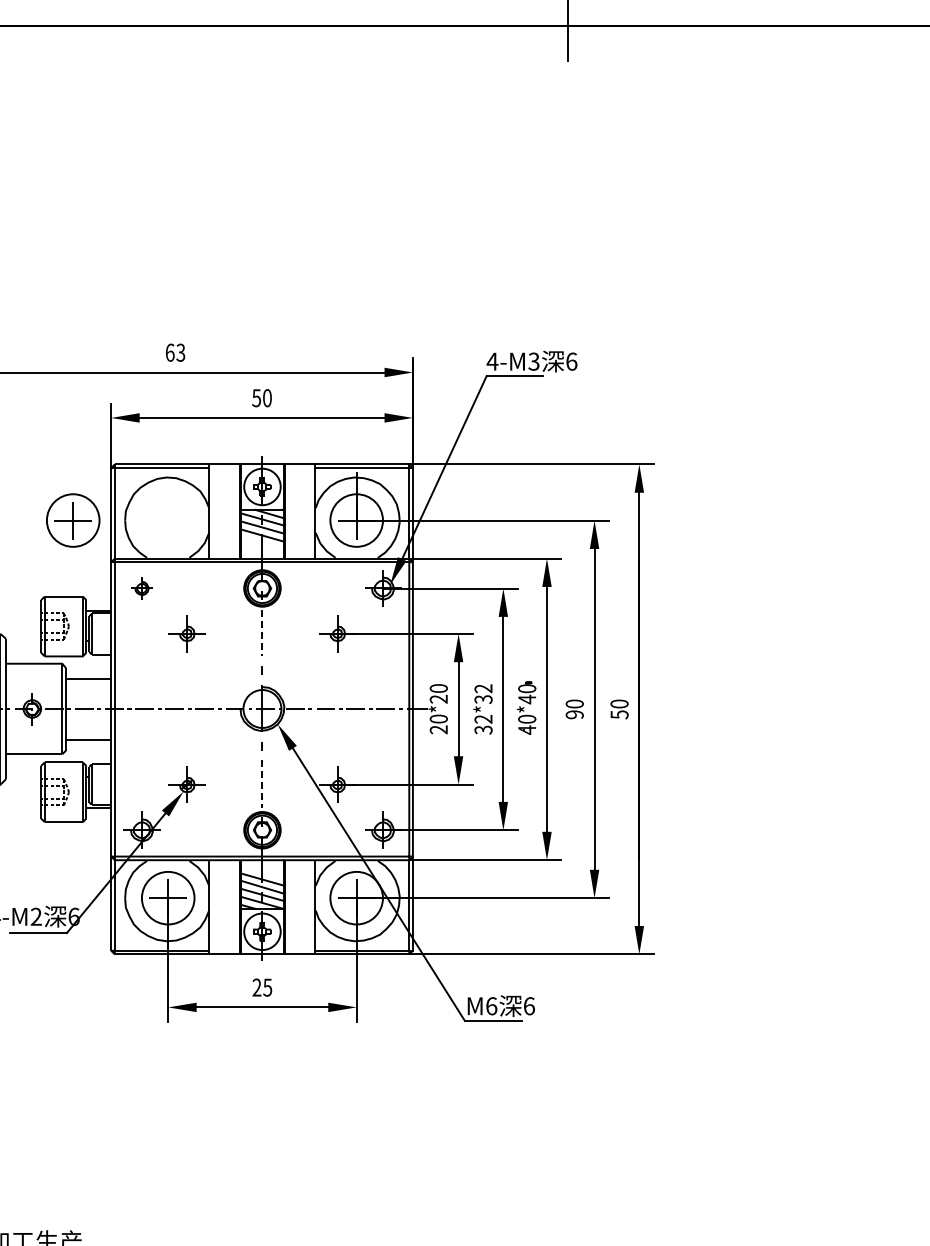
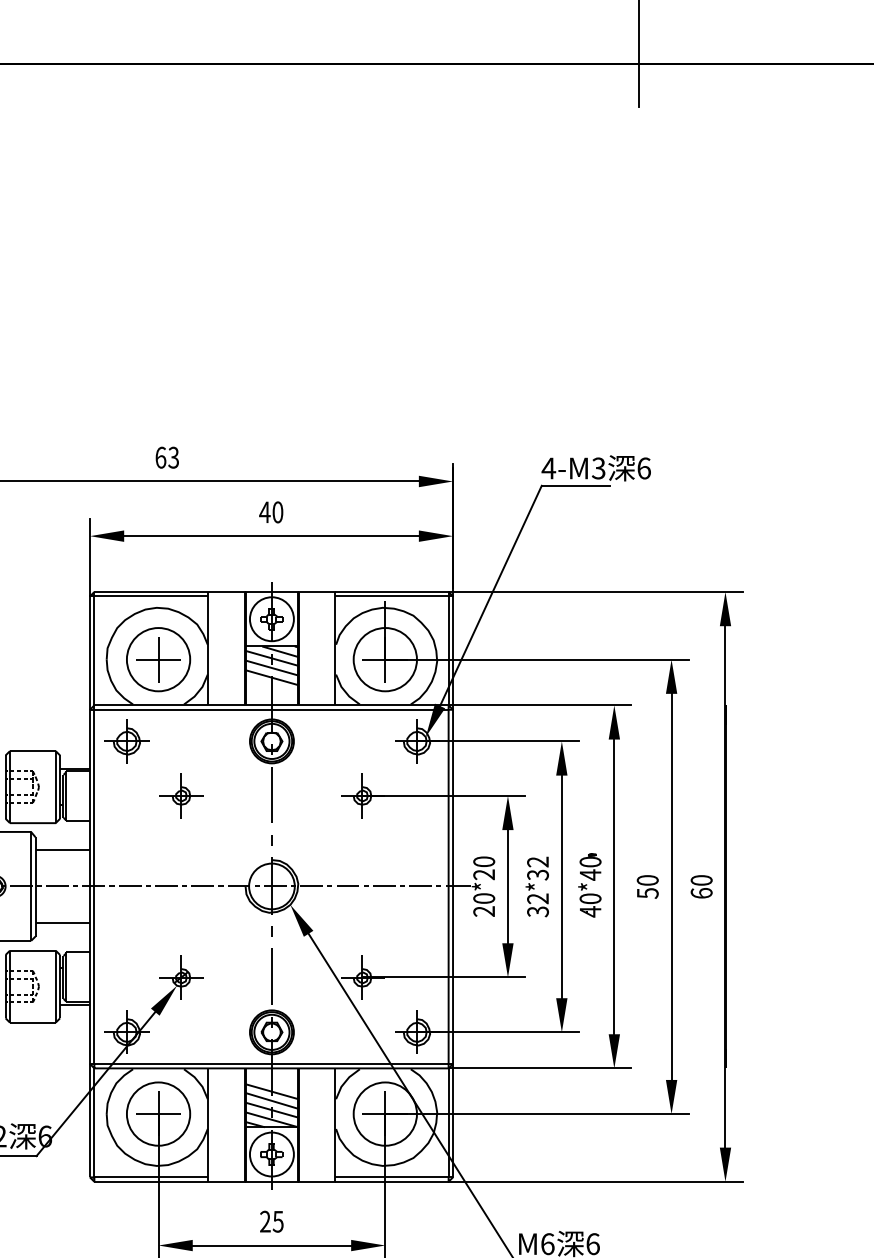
text: (256, 398) -> (264, 512), 50 -> 40
part: (73, 520) -> (158, 659), moved
part: (141, 588) -> (126, 741), size x1.67
line: (262, 633) -> (271, 795), dashed -> solid
text: (574, 714) -> (647, 893), 90 -> 50
text: (619, 714) -> (701, 893), 50 -> 60
line: (262, 783) -> (271, 976), dashed -> solid

